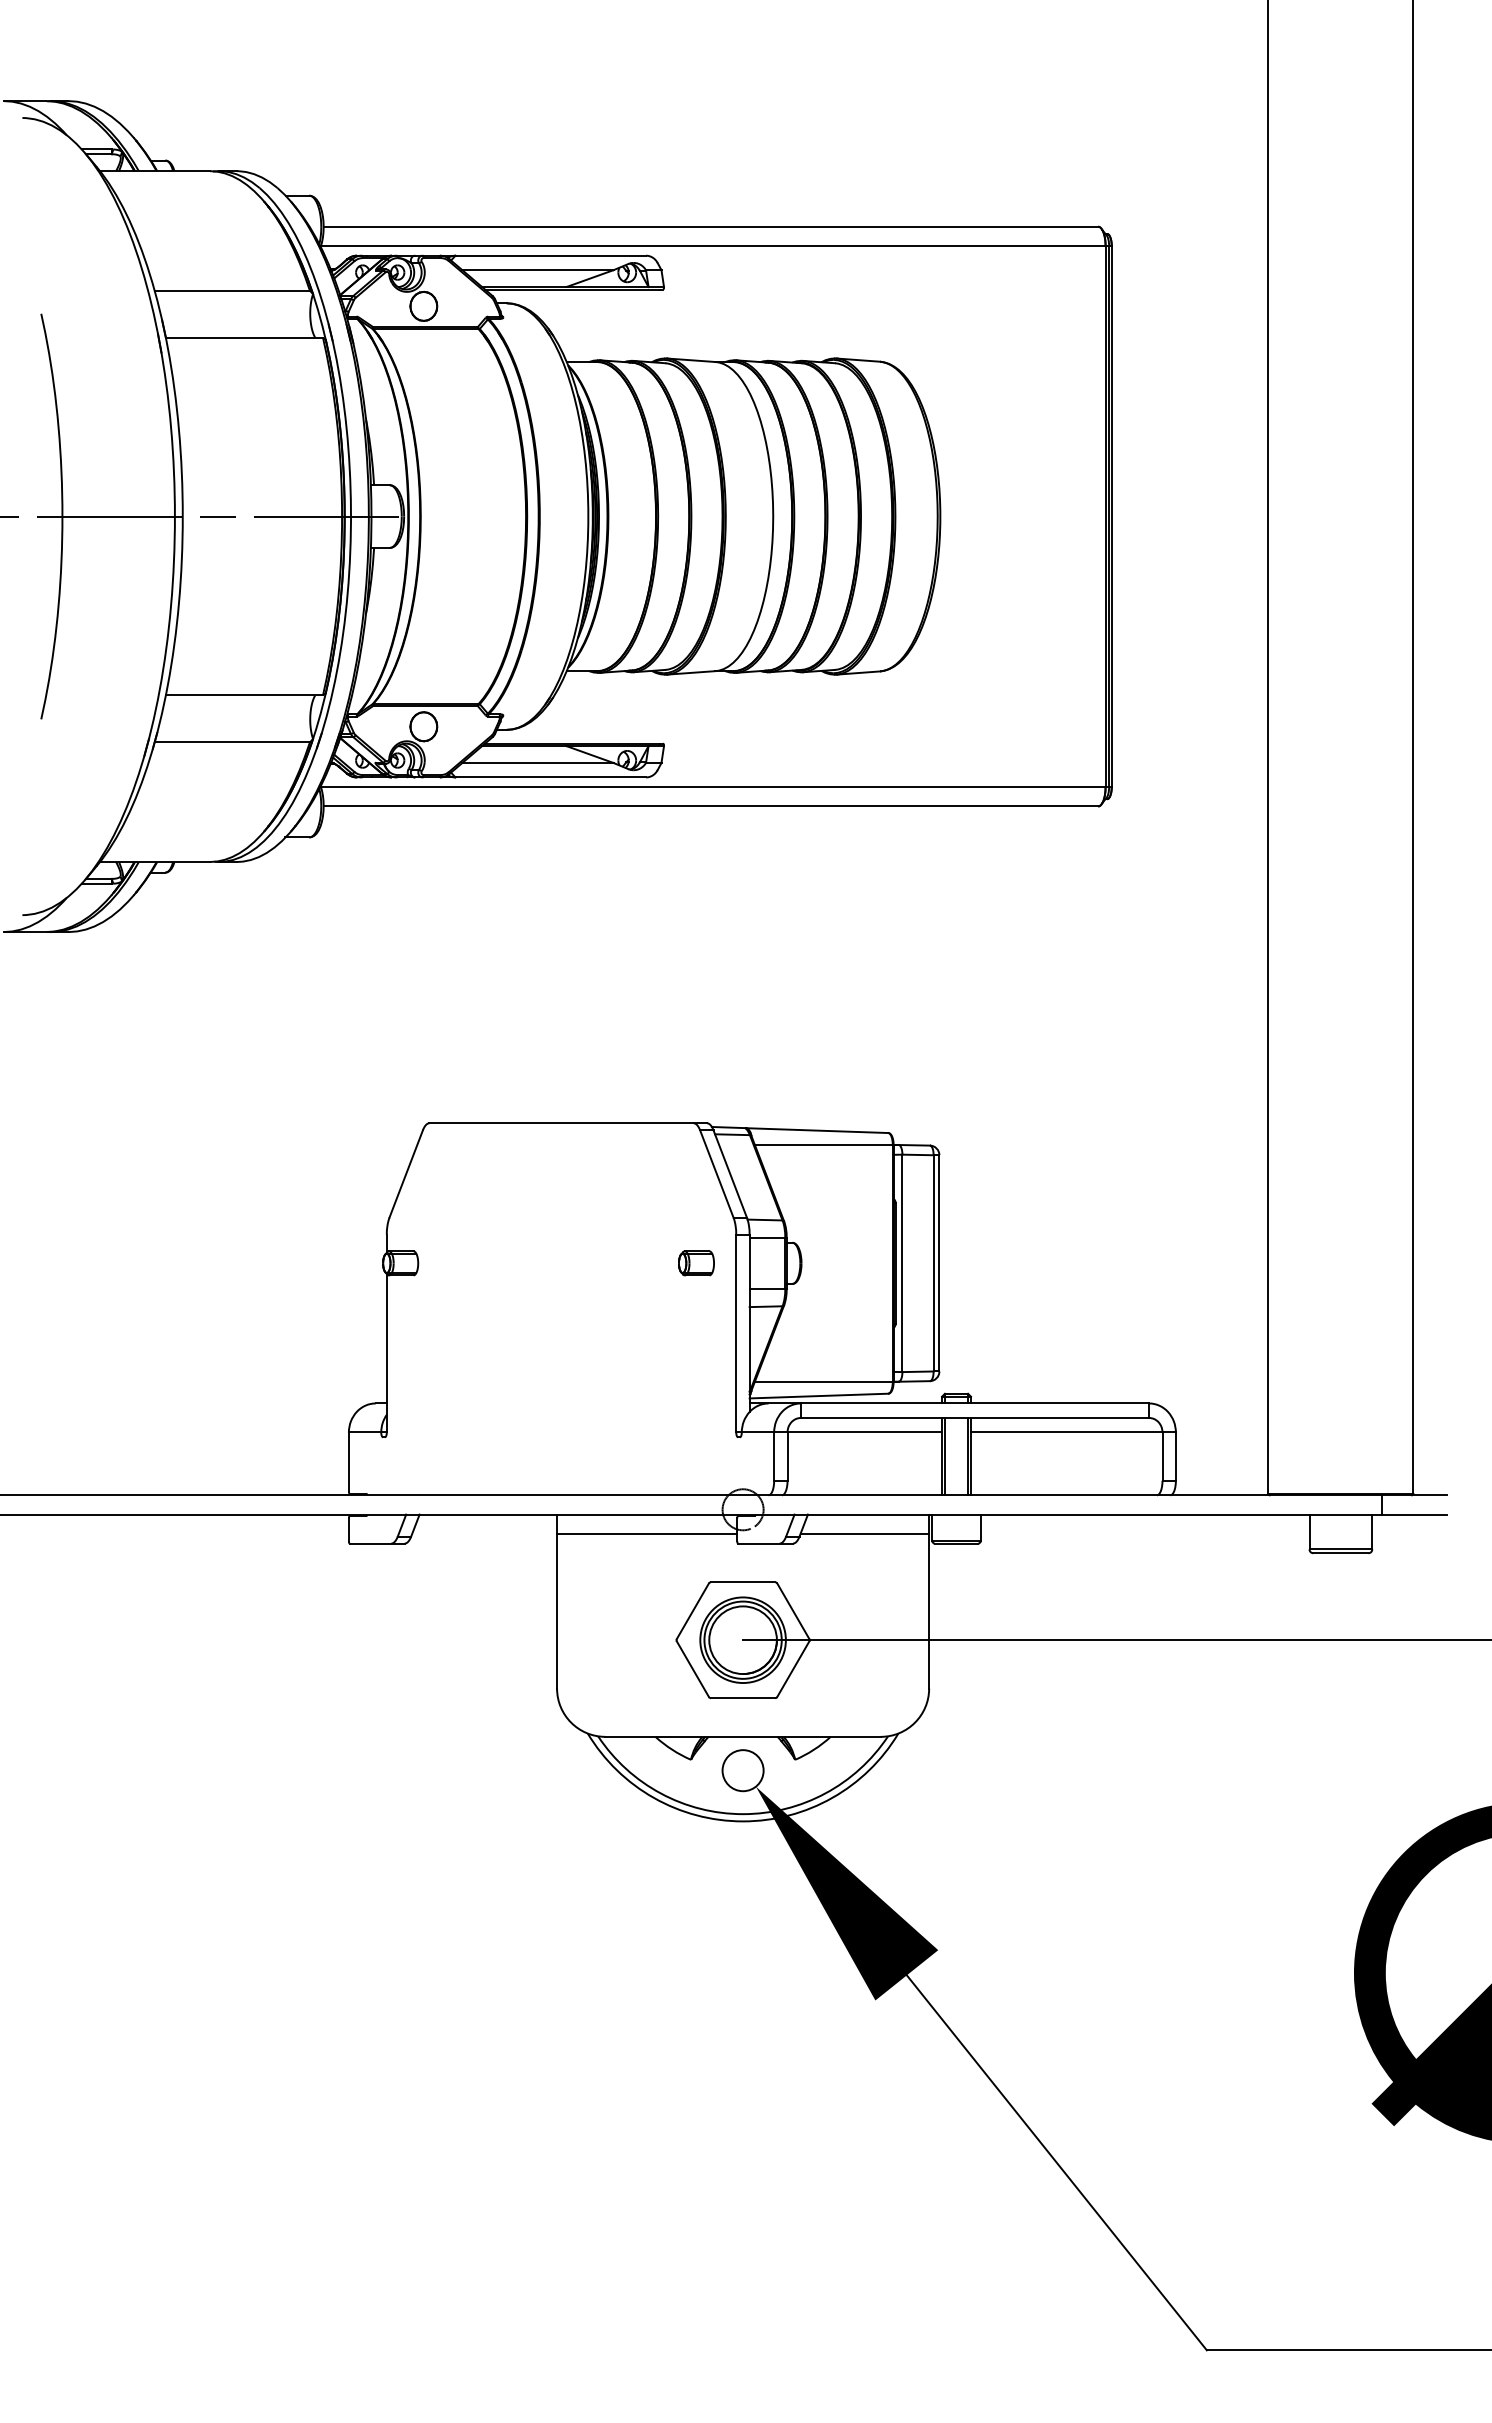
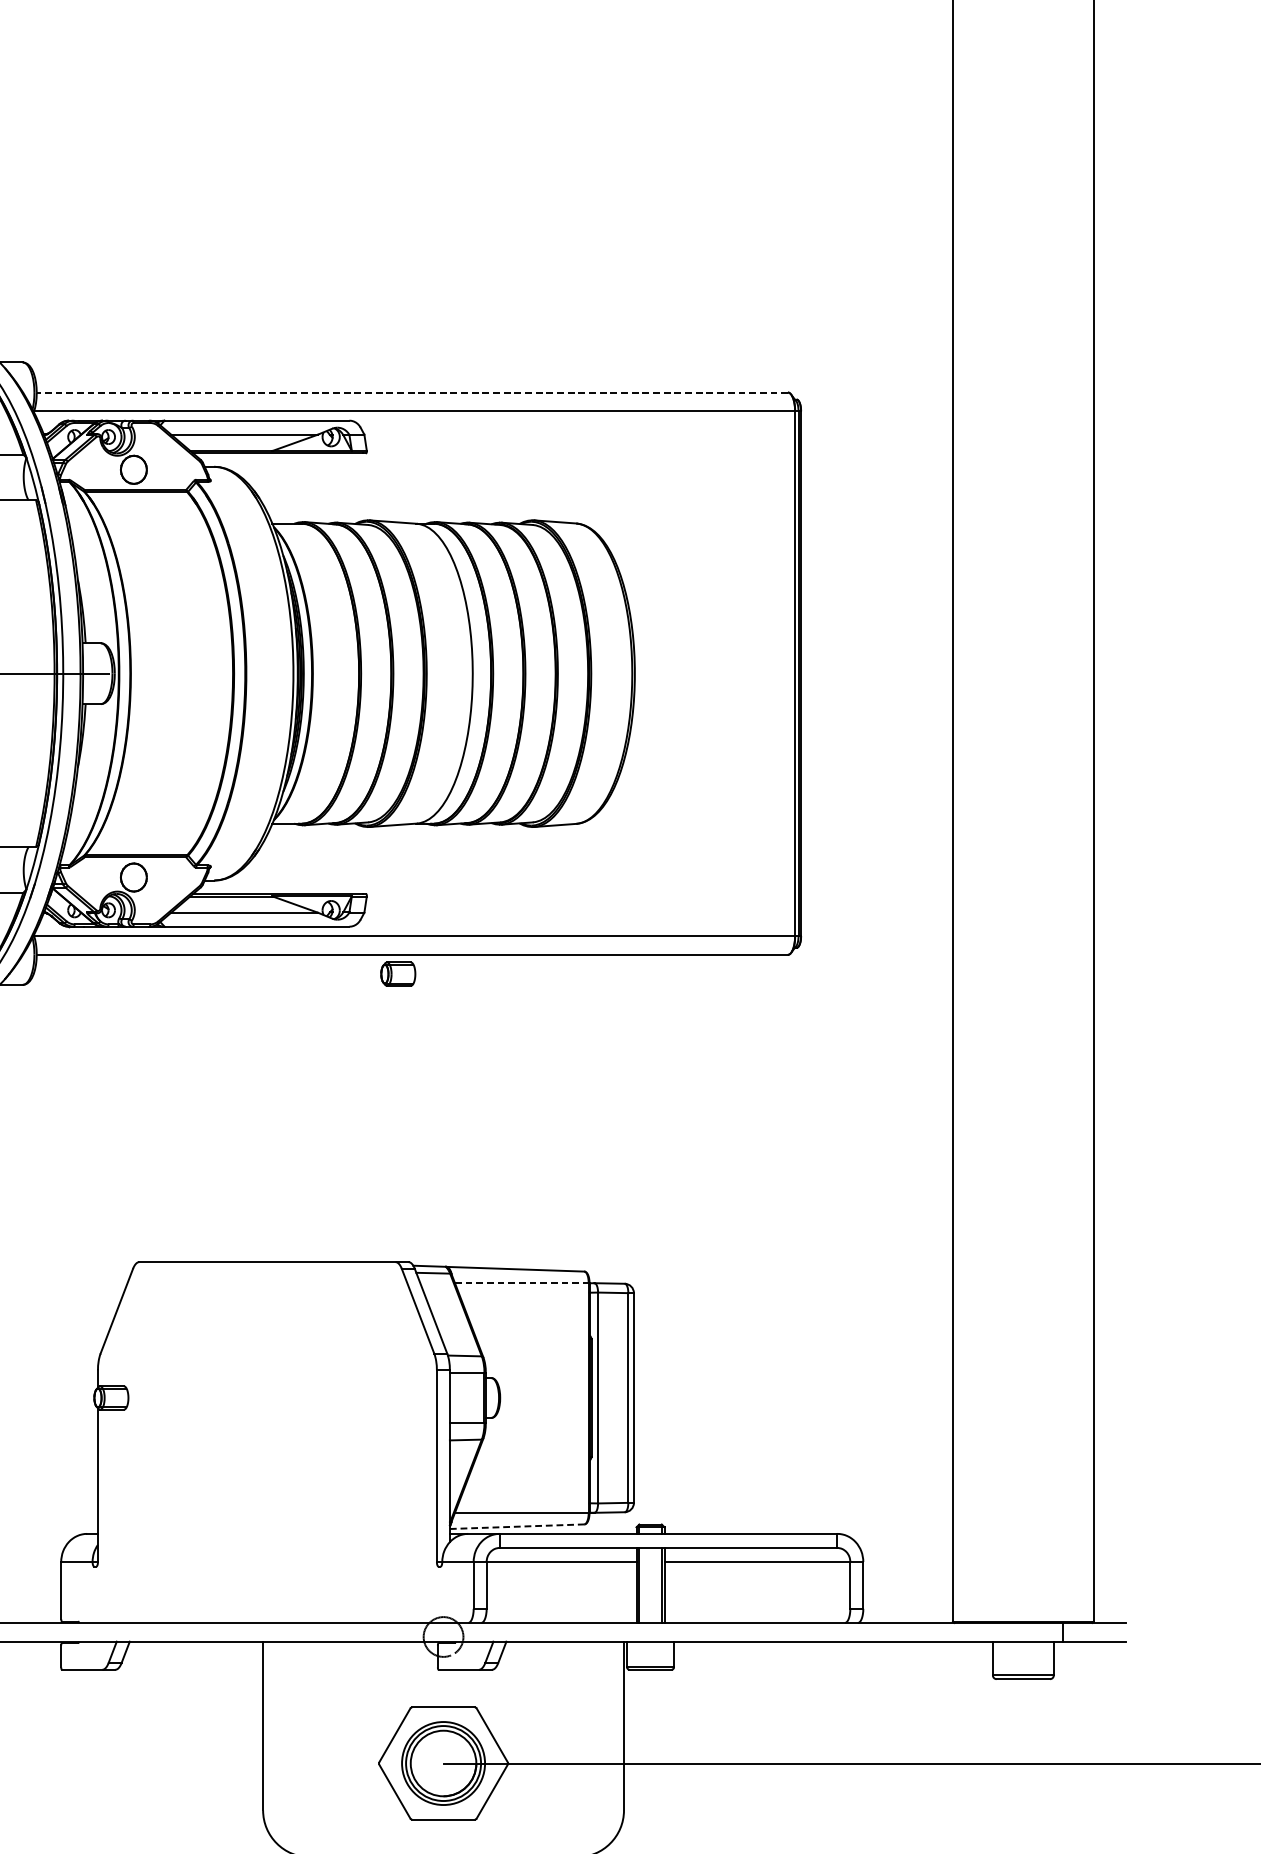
line: (710, 226) -> (411, 392), solid -> dashed
line: (826, 1145) -> (524, 1283), solid -> dashed
part: (696, 1263) -> (398, 974), moved
line: (819, 1396) -> (517, 1527), solid -> dashed
line: (647, 1533) -> (350, 1660), removed
line: (864, 1533) -> (561, 1660), removed

